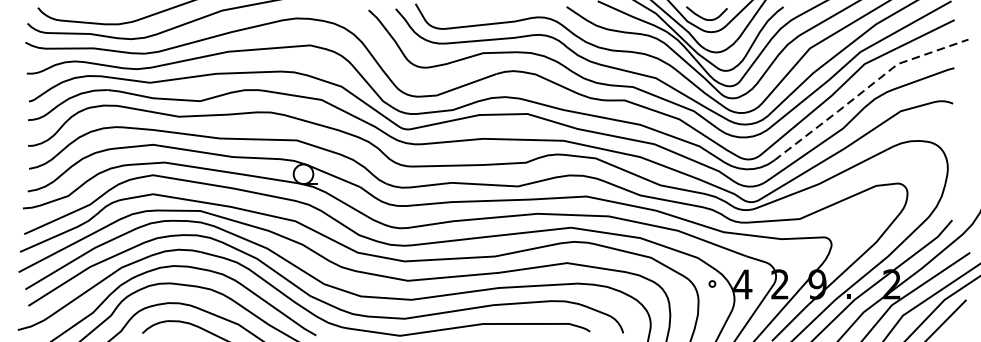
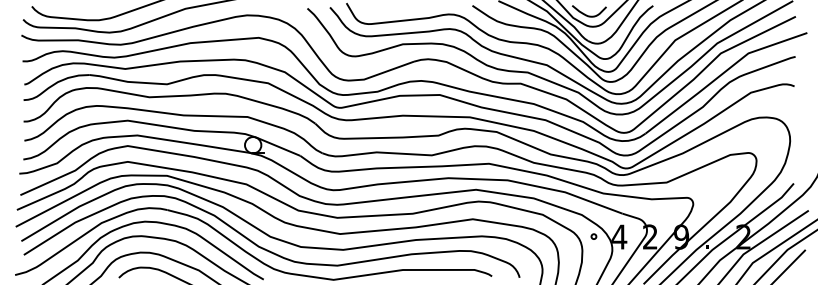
line: (866, 89) -> (722, 74), dashed -> solid

